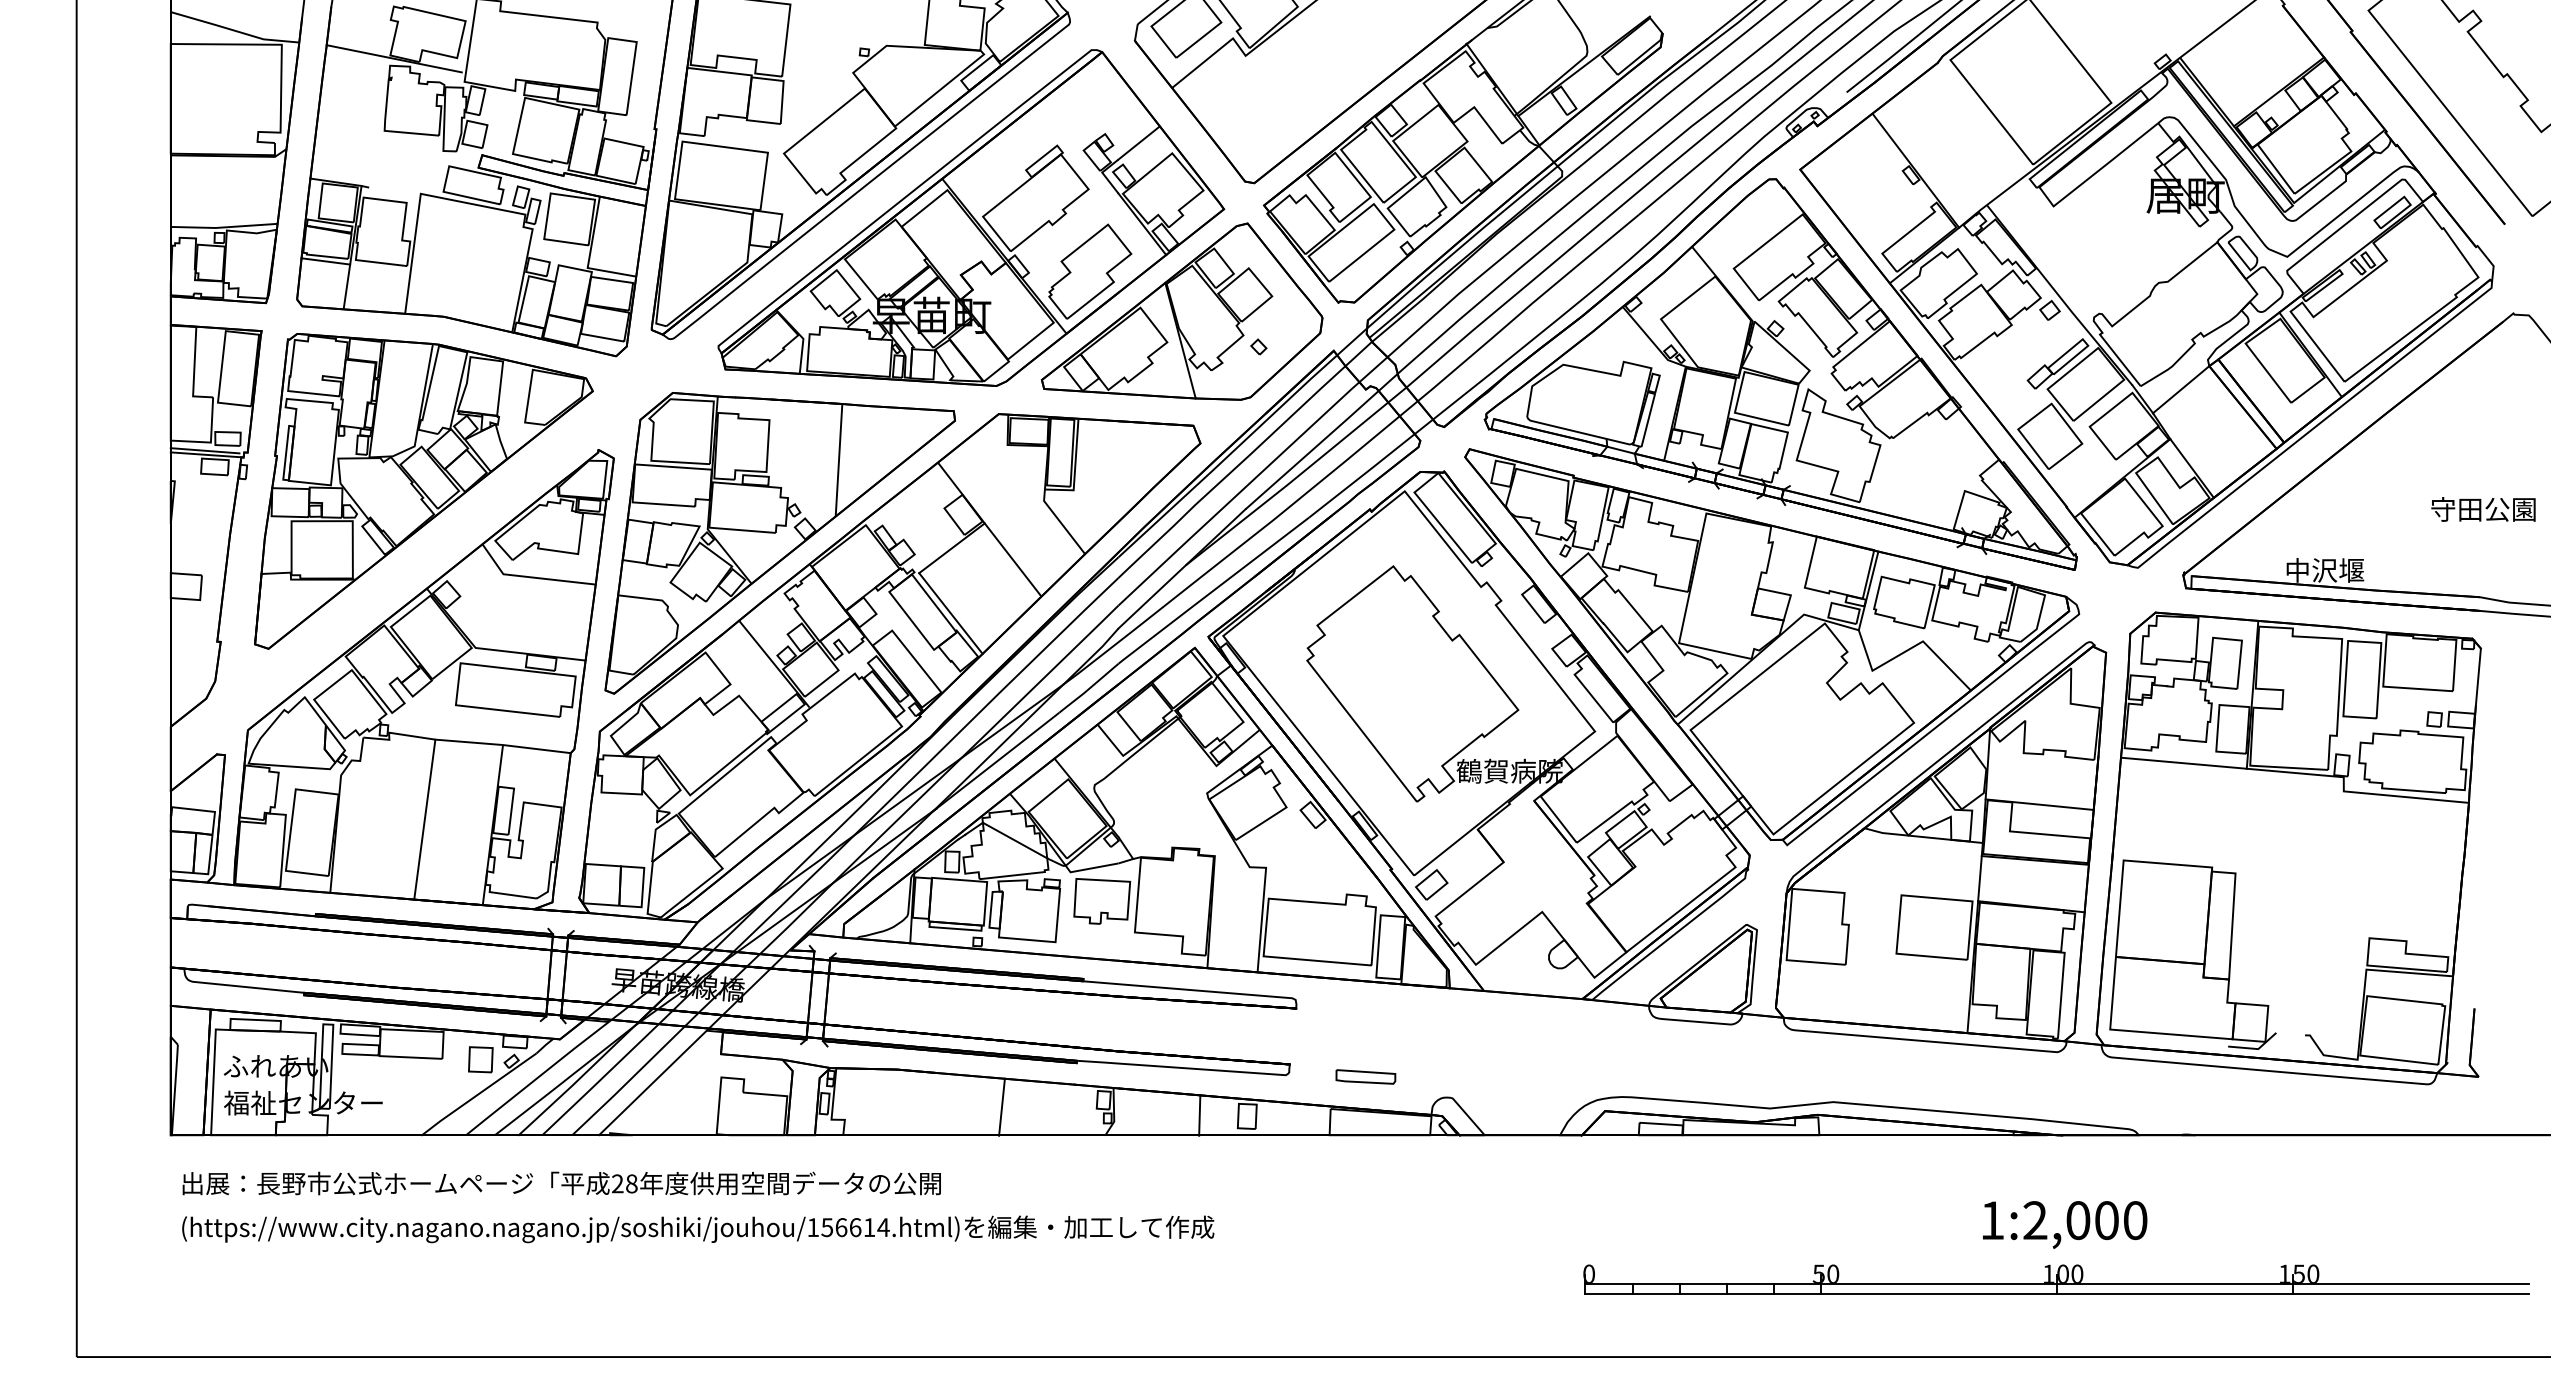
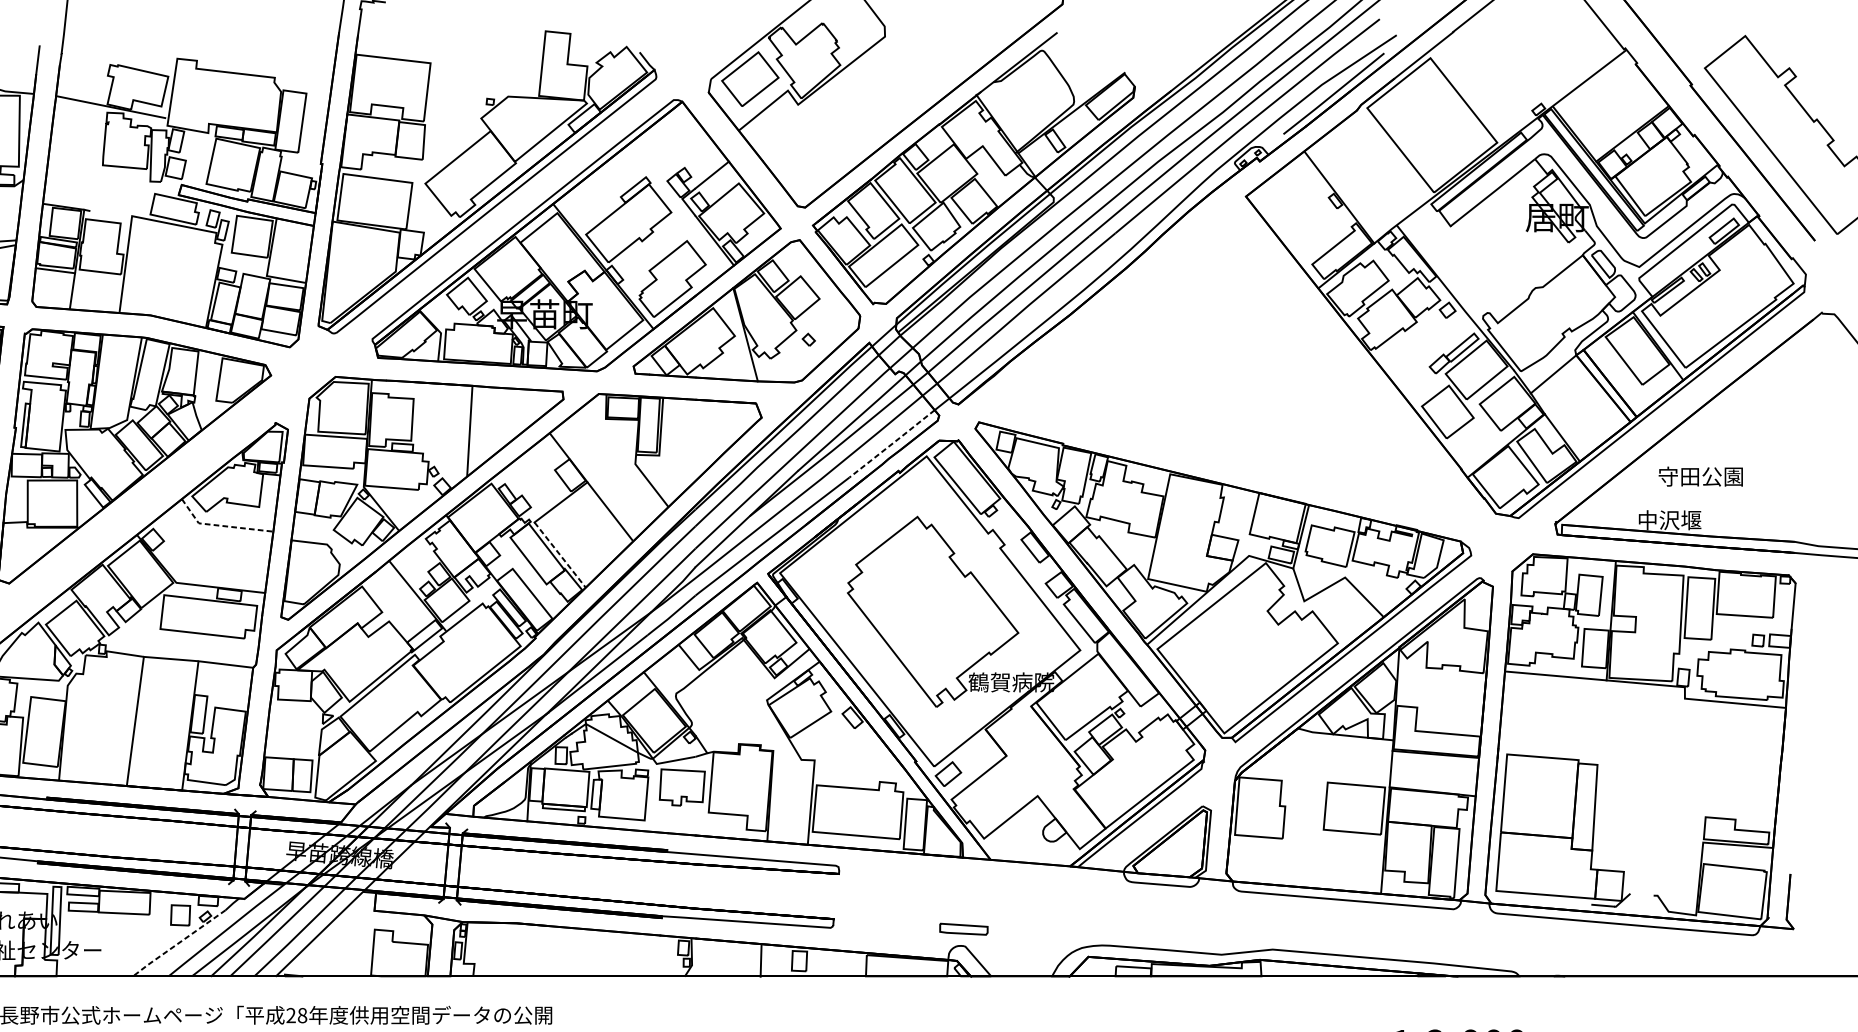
part: (1780, 374) -> (1230, 362), removed
line: (1362, 475) -> (892, 443), solid -> dashed
text: (2483, 509) -> (1700, 476), moved
line: (531, 577) -> (221, 525), solid -> dashed
line: (951, 613) -> (560, 555), solid -> dashed
line: (2039, 804) -> (1439, 709), removed
part: (1365, 1076) -> (963, 928), moved
line: (477, 1094) -> (177, 943), solid -> dashed
line: (1001, 1106) -> (601, 953), removed

